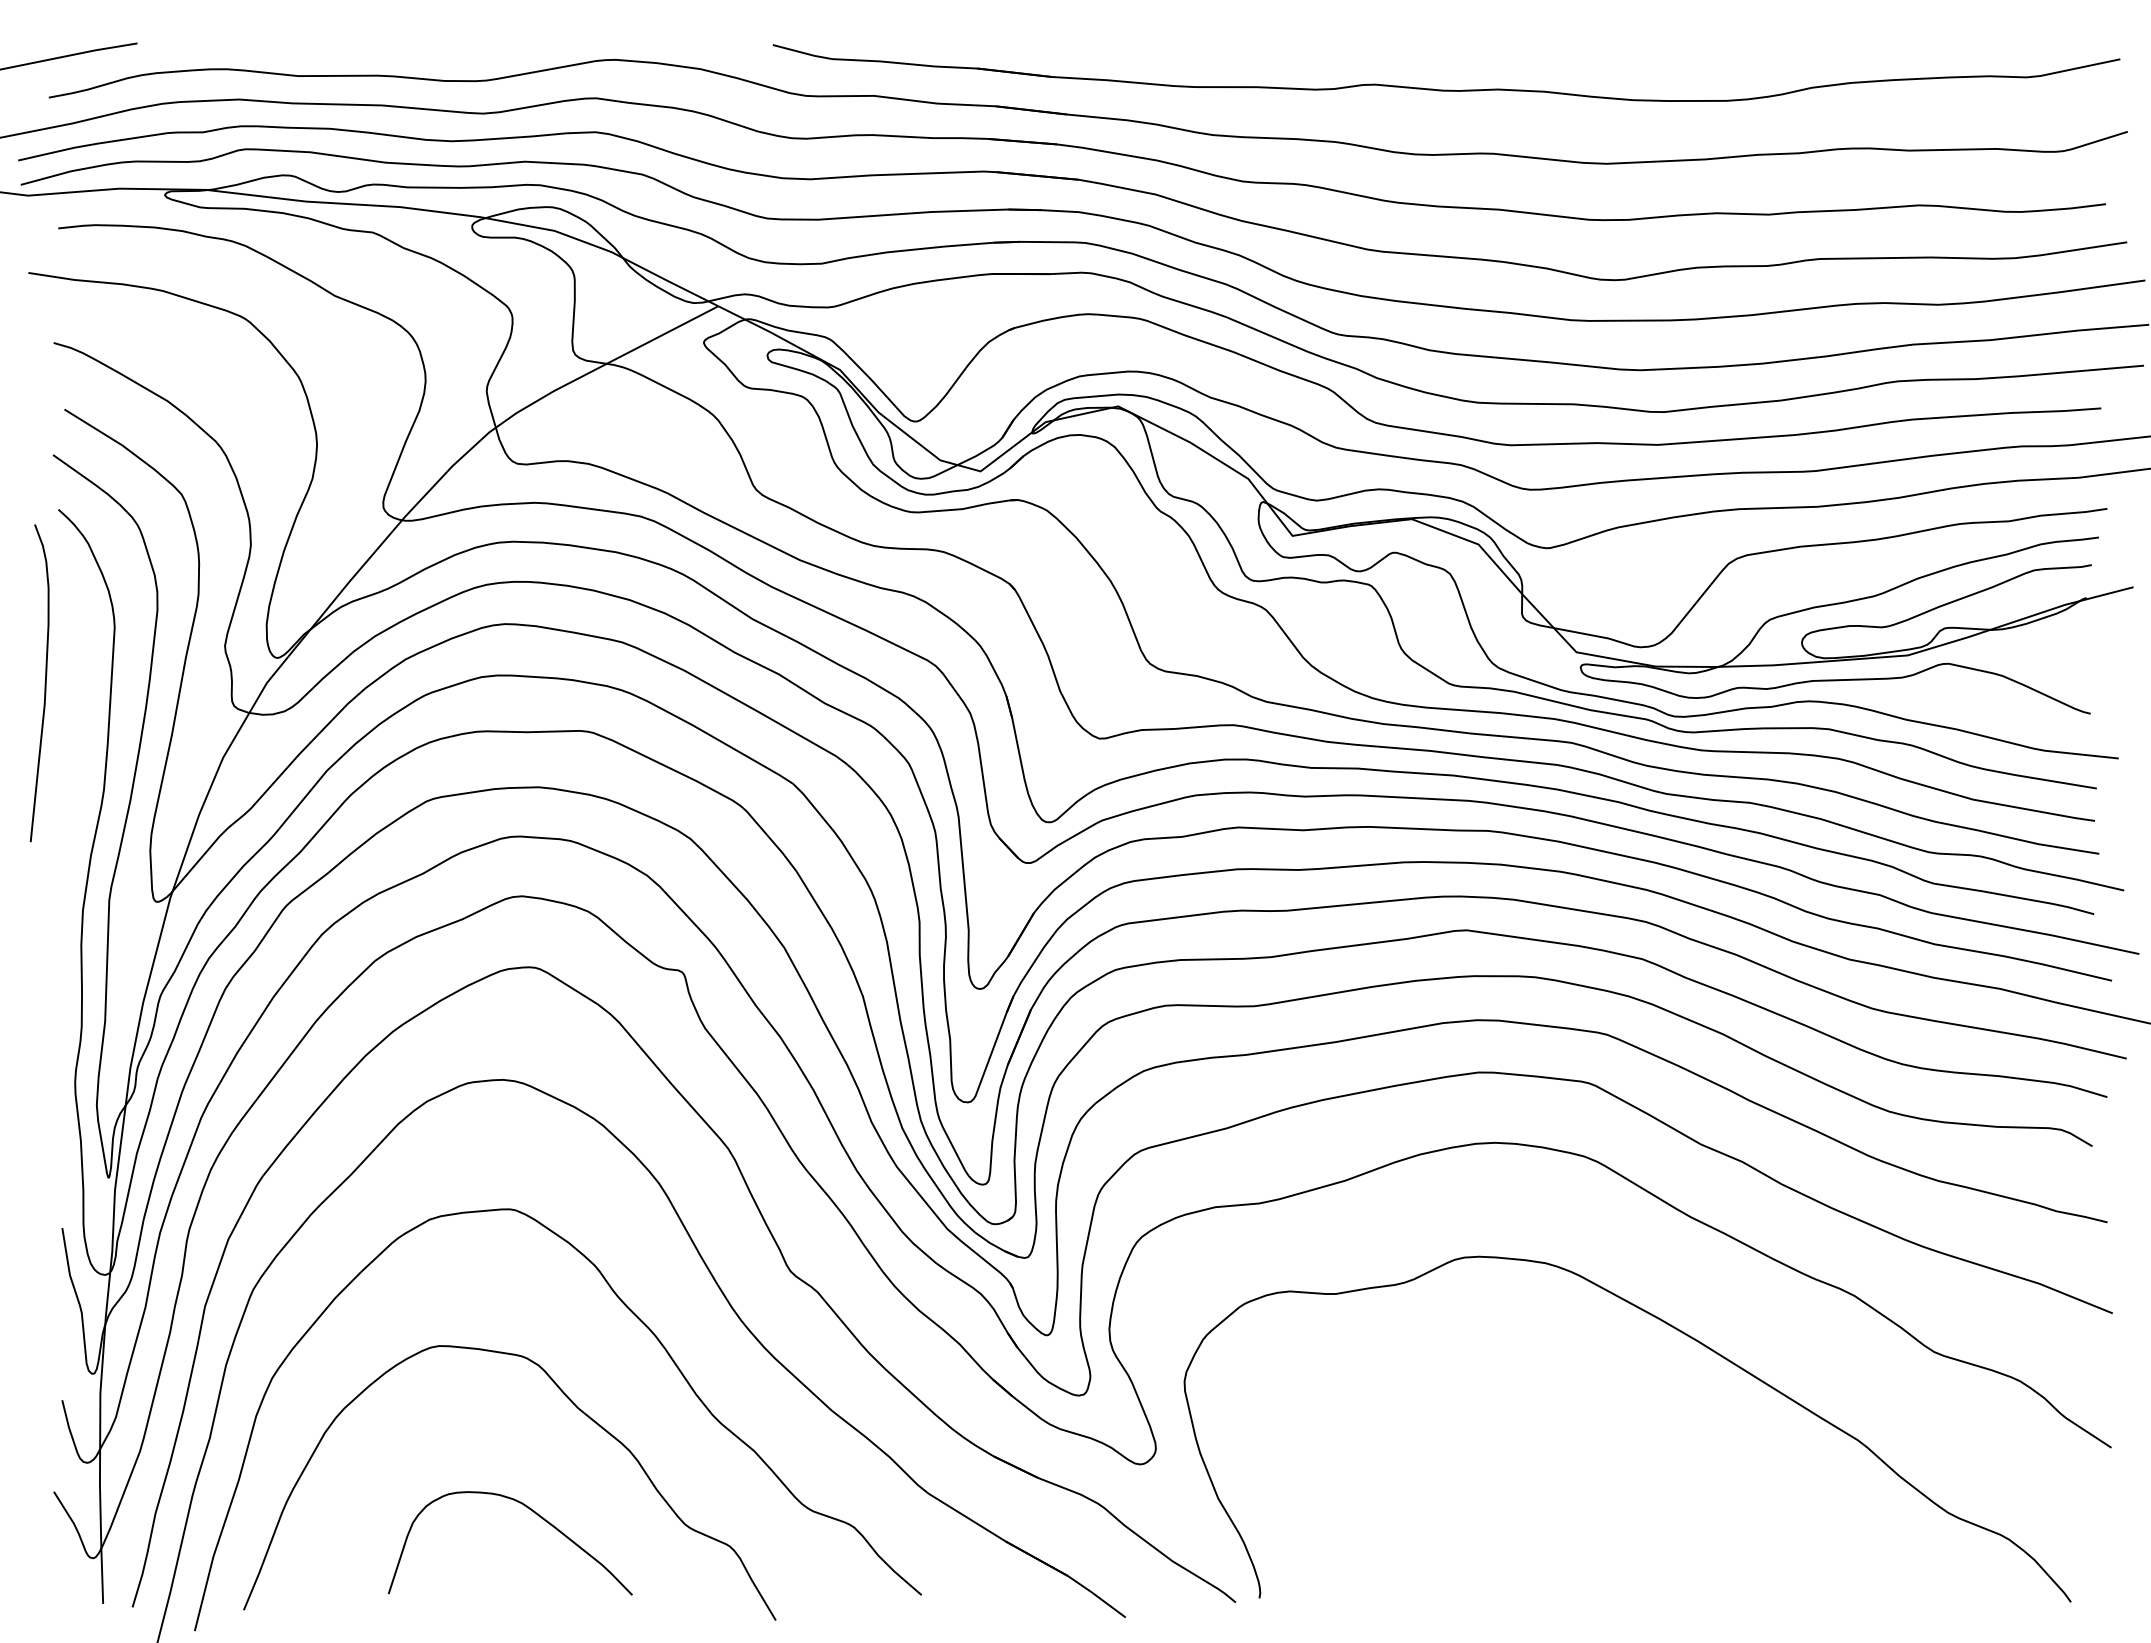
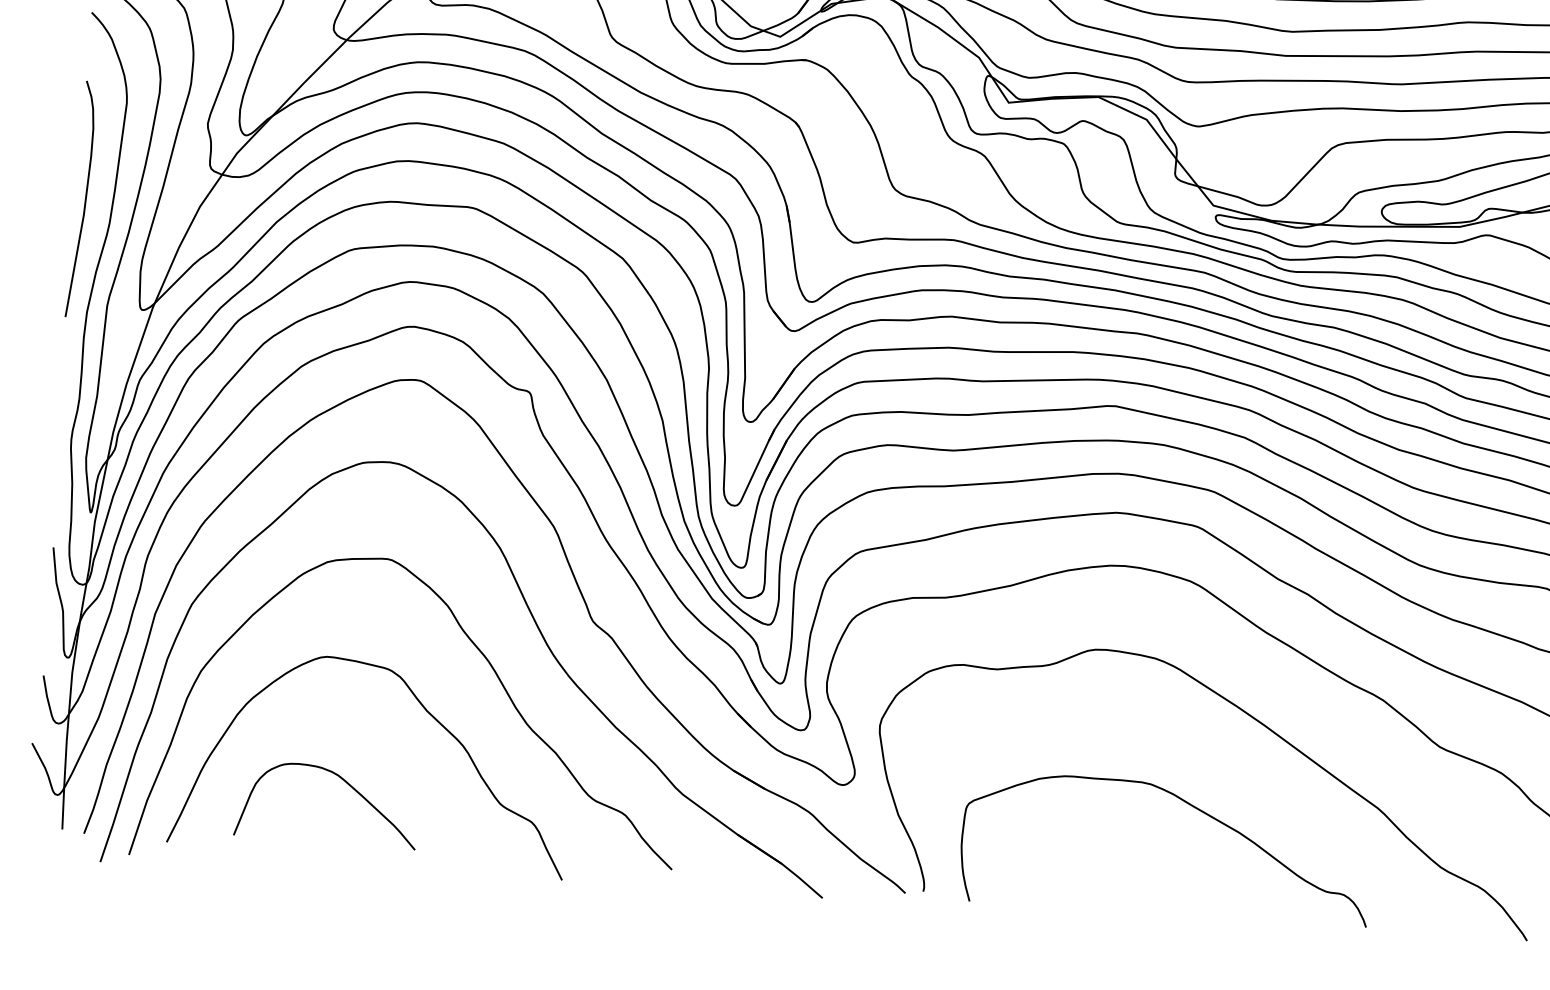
curve: (44, 683) -> (84, 199), moved
curve: (1610, 1457) -> (1192, 806), added
curve: (534, 1513) -> (346, 783), moved

